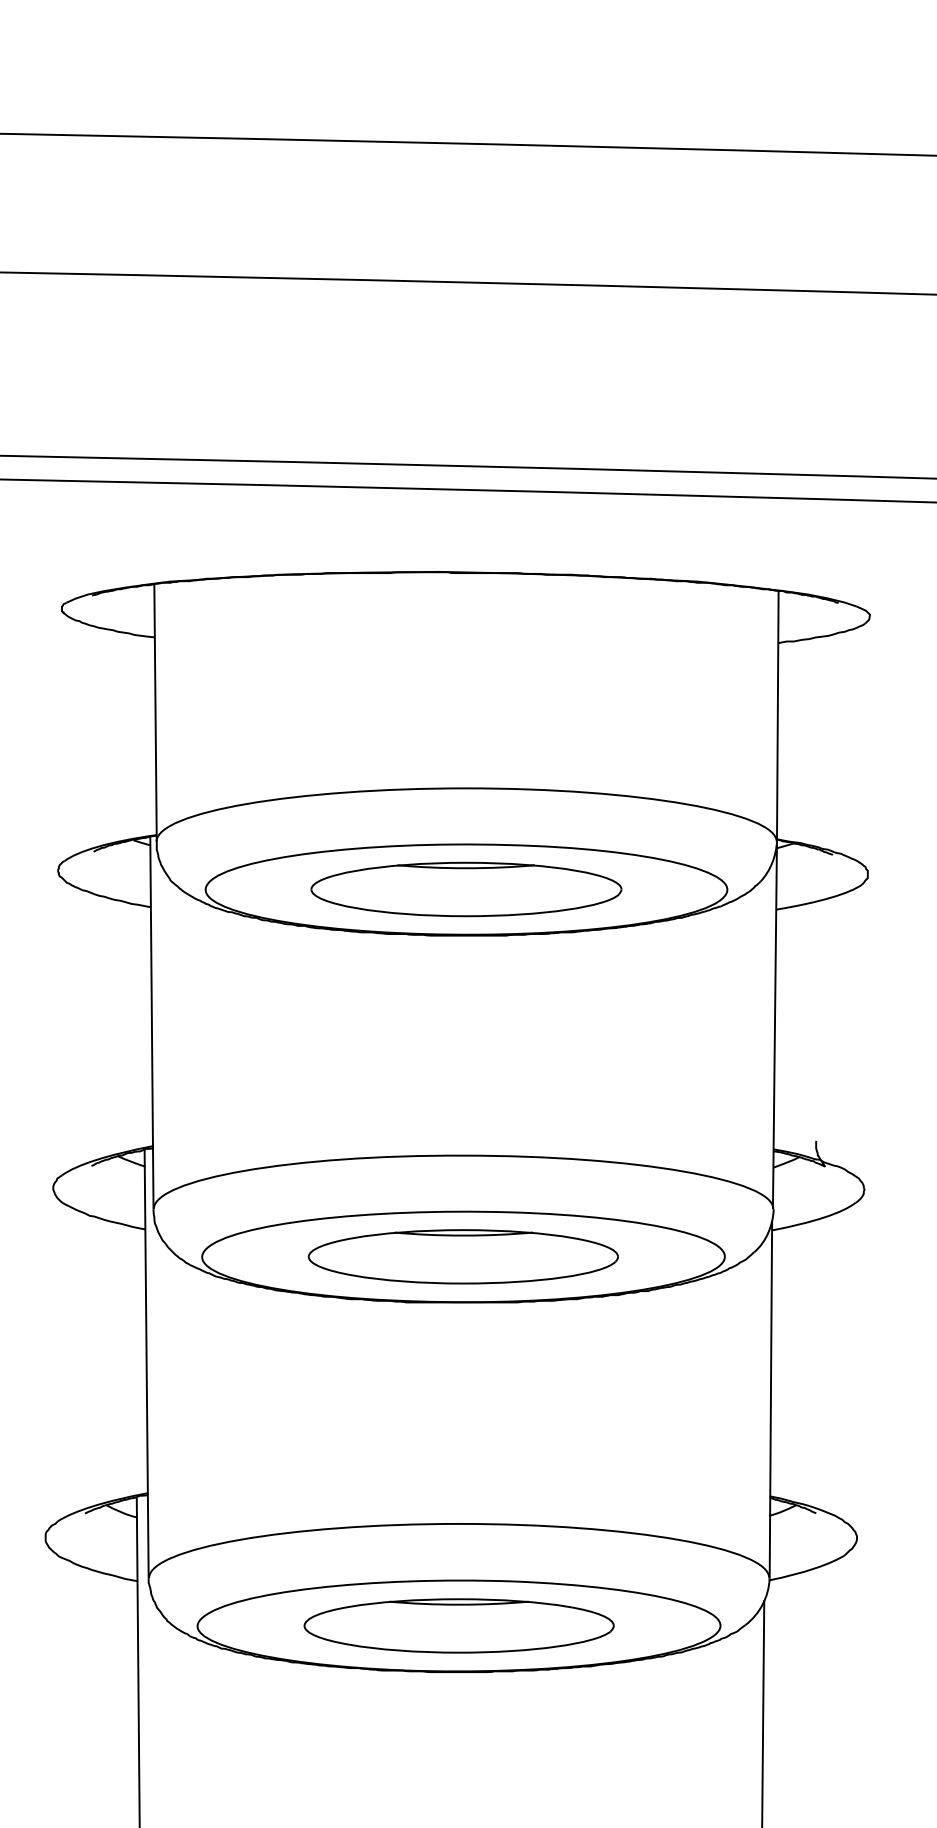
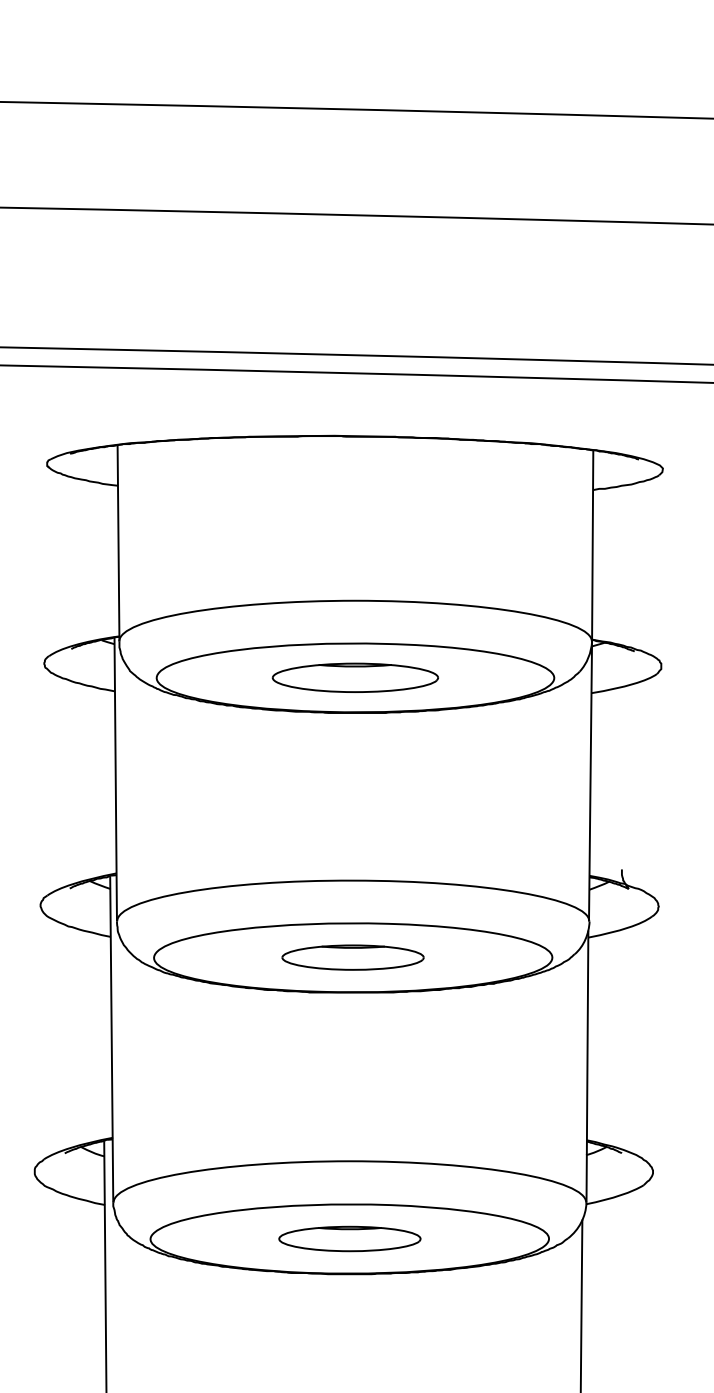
part: (466, 889) -> (355, 677), size x0.7
part: (462, 1256) -> (352, 957), size x0.6
part: (458, 1625) -> (349, 1238), size x0.6

